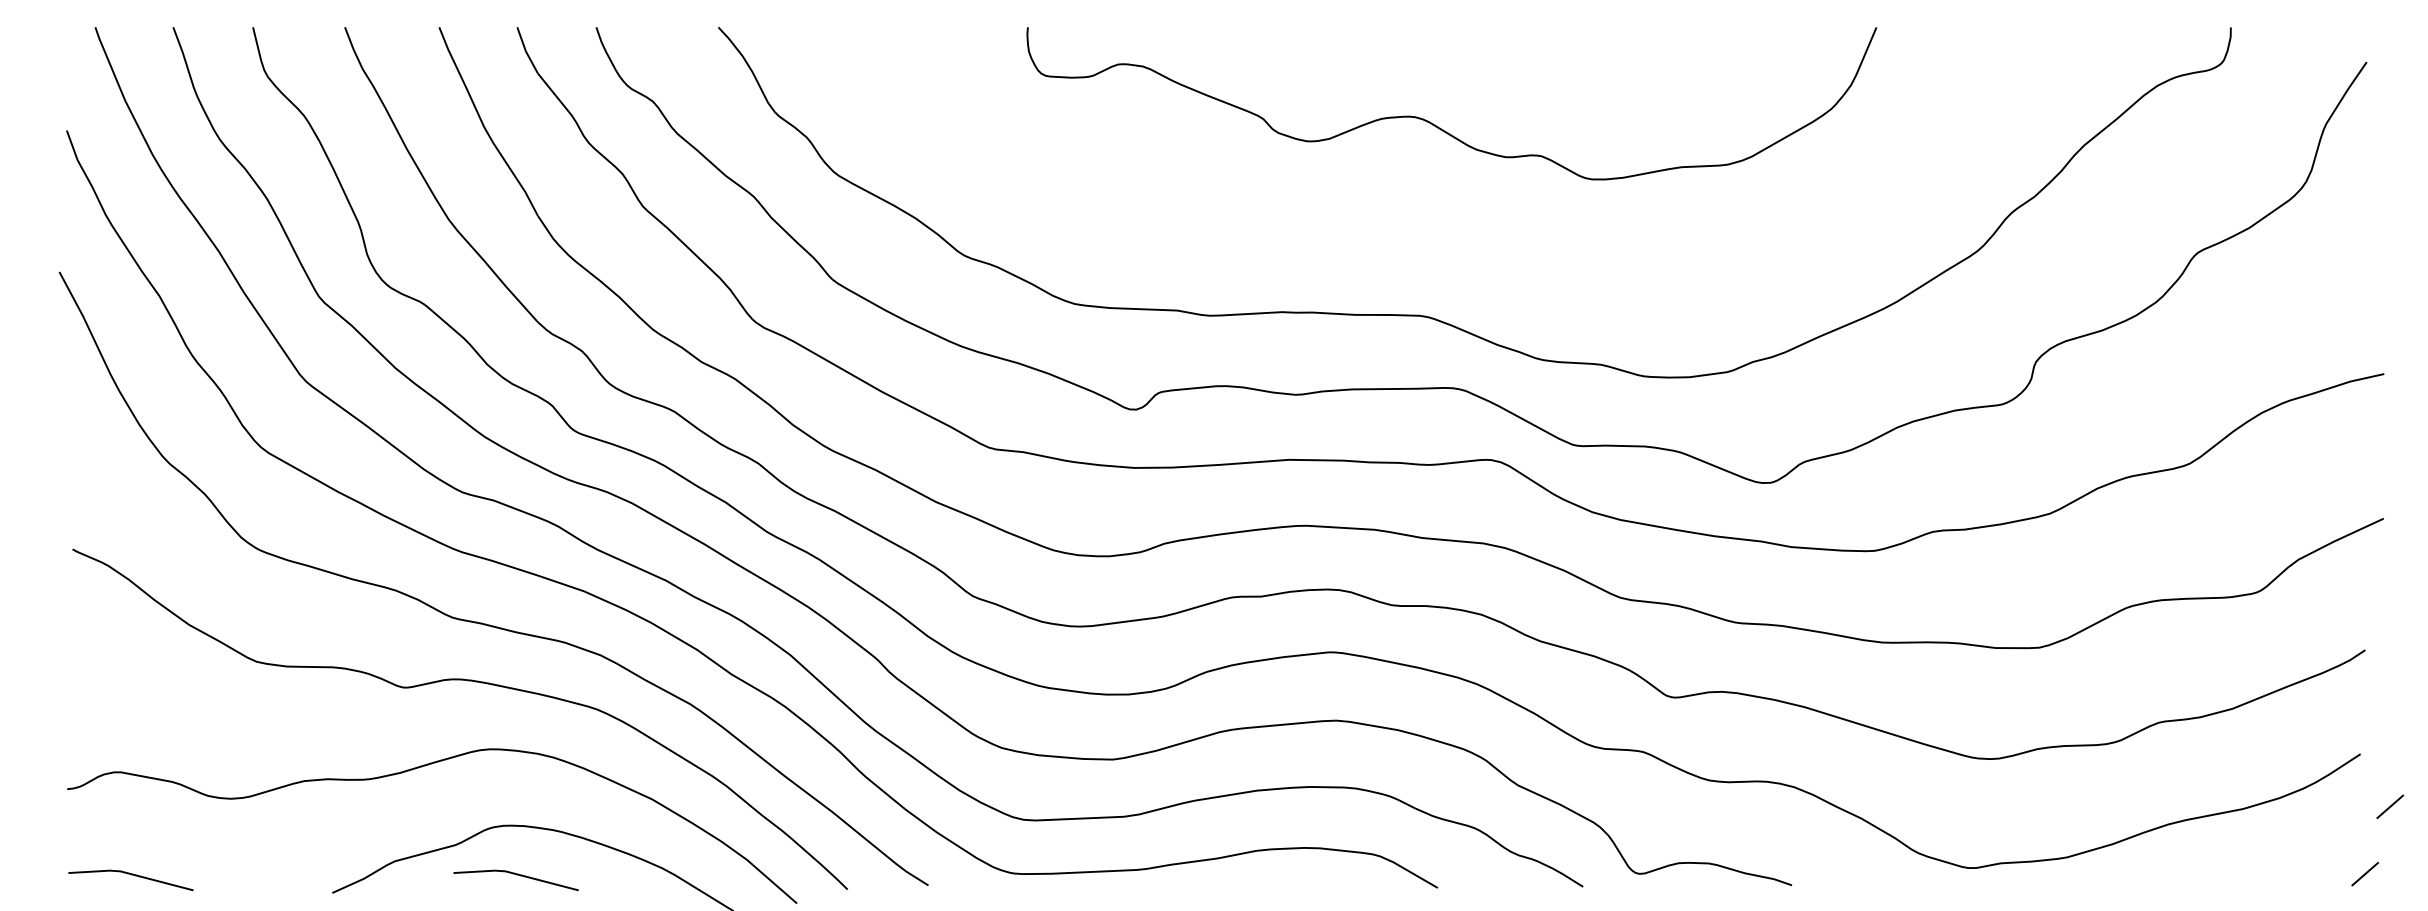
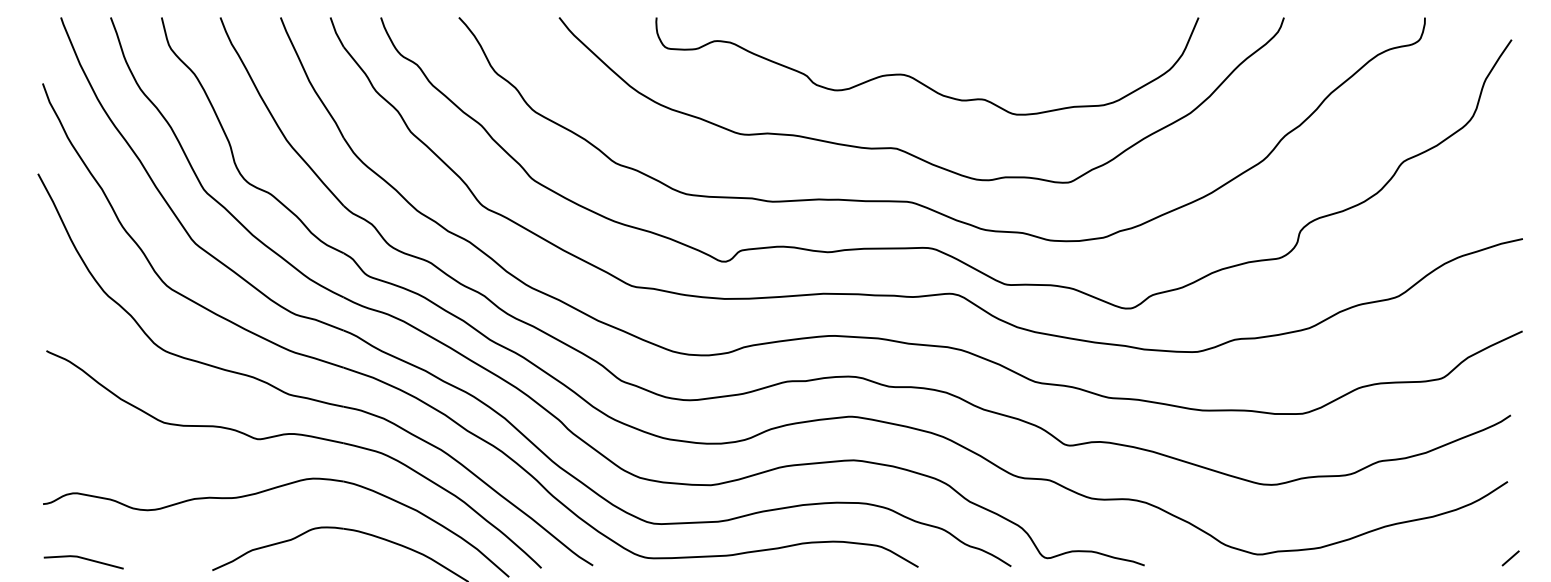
curve: (1408, 232) -> (899, 148), added
line: (2389, 806) -> (1526, 515), removed
line: (515, 875) -> (329, 559), removed

